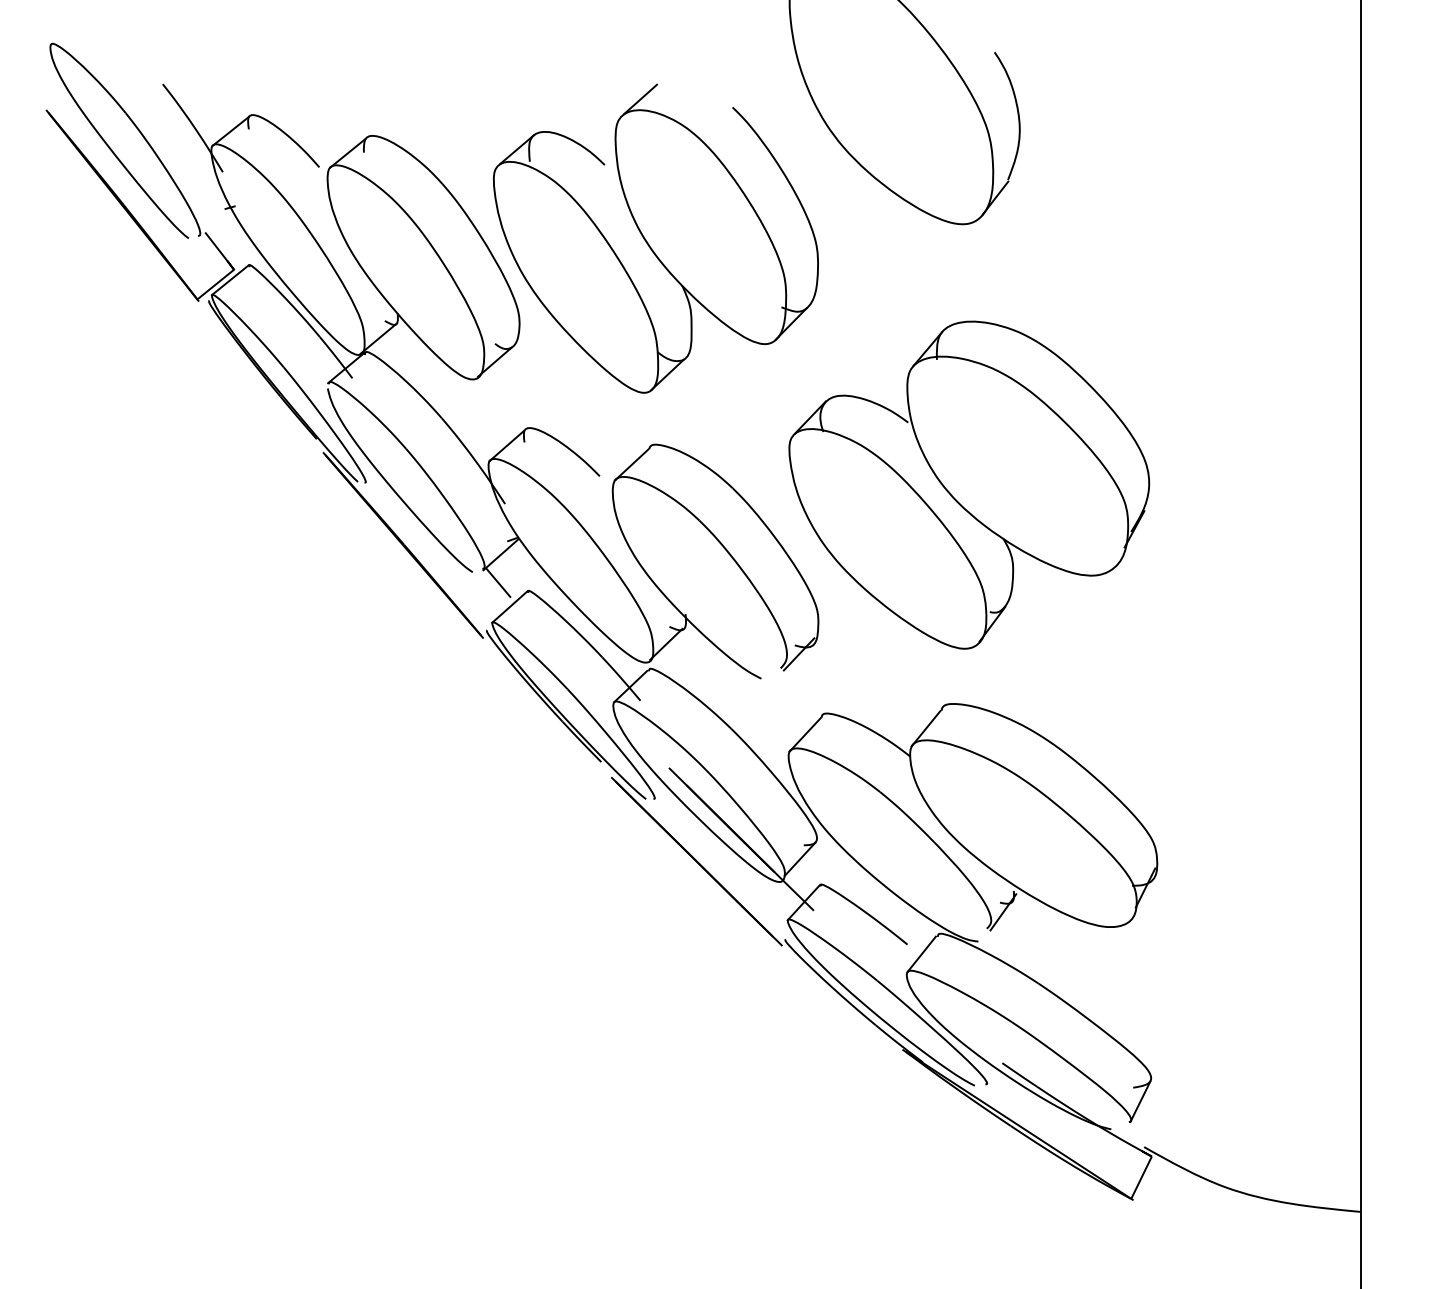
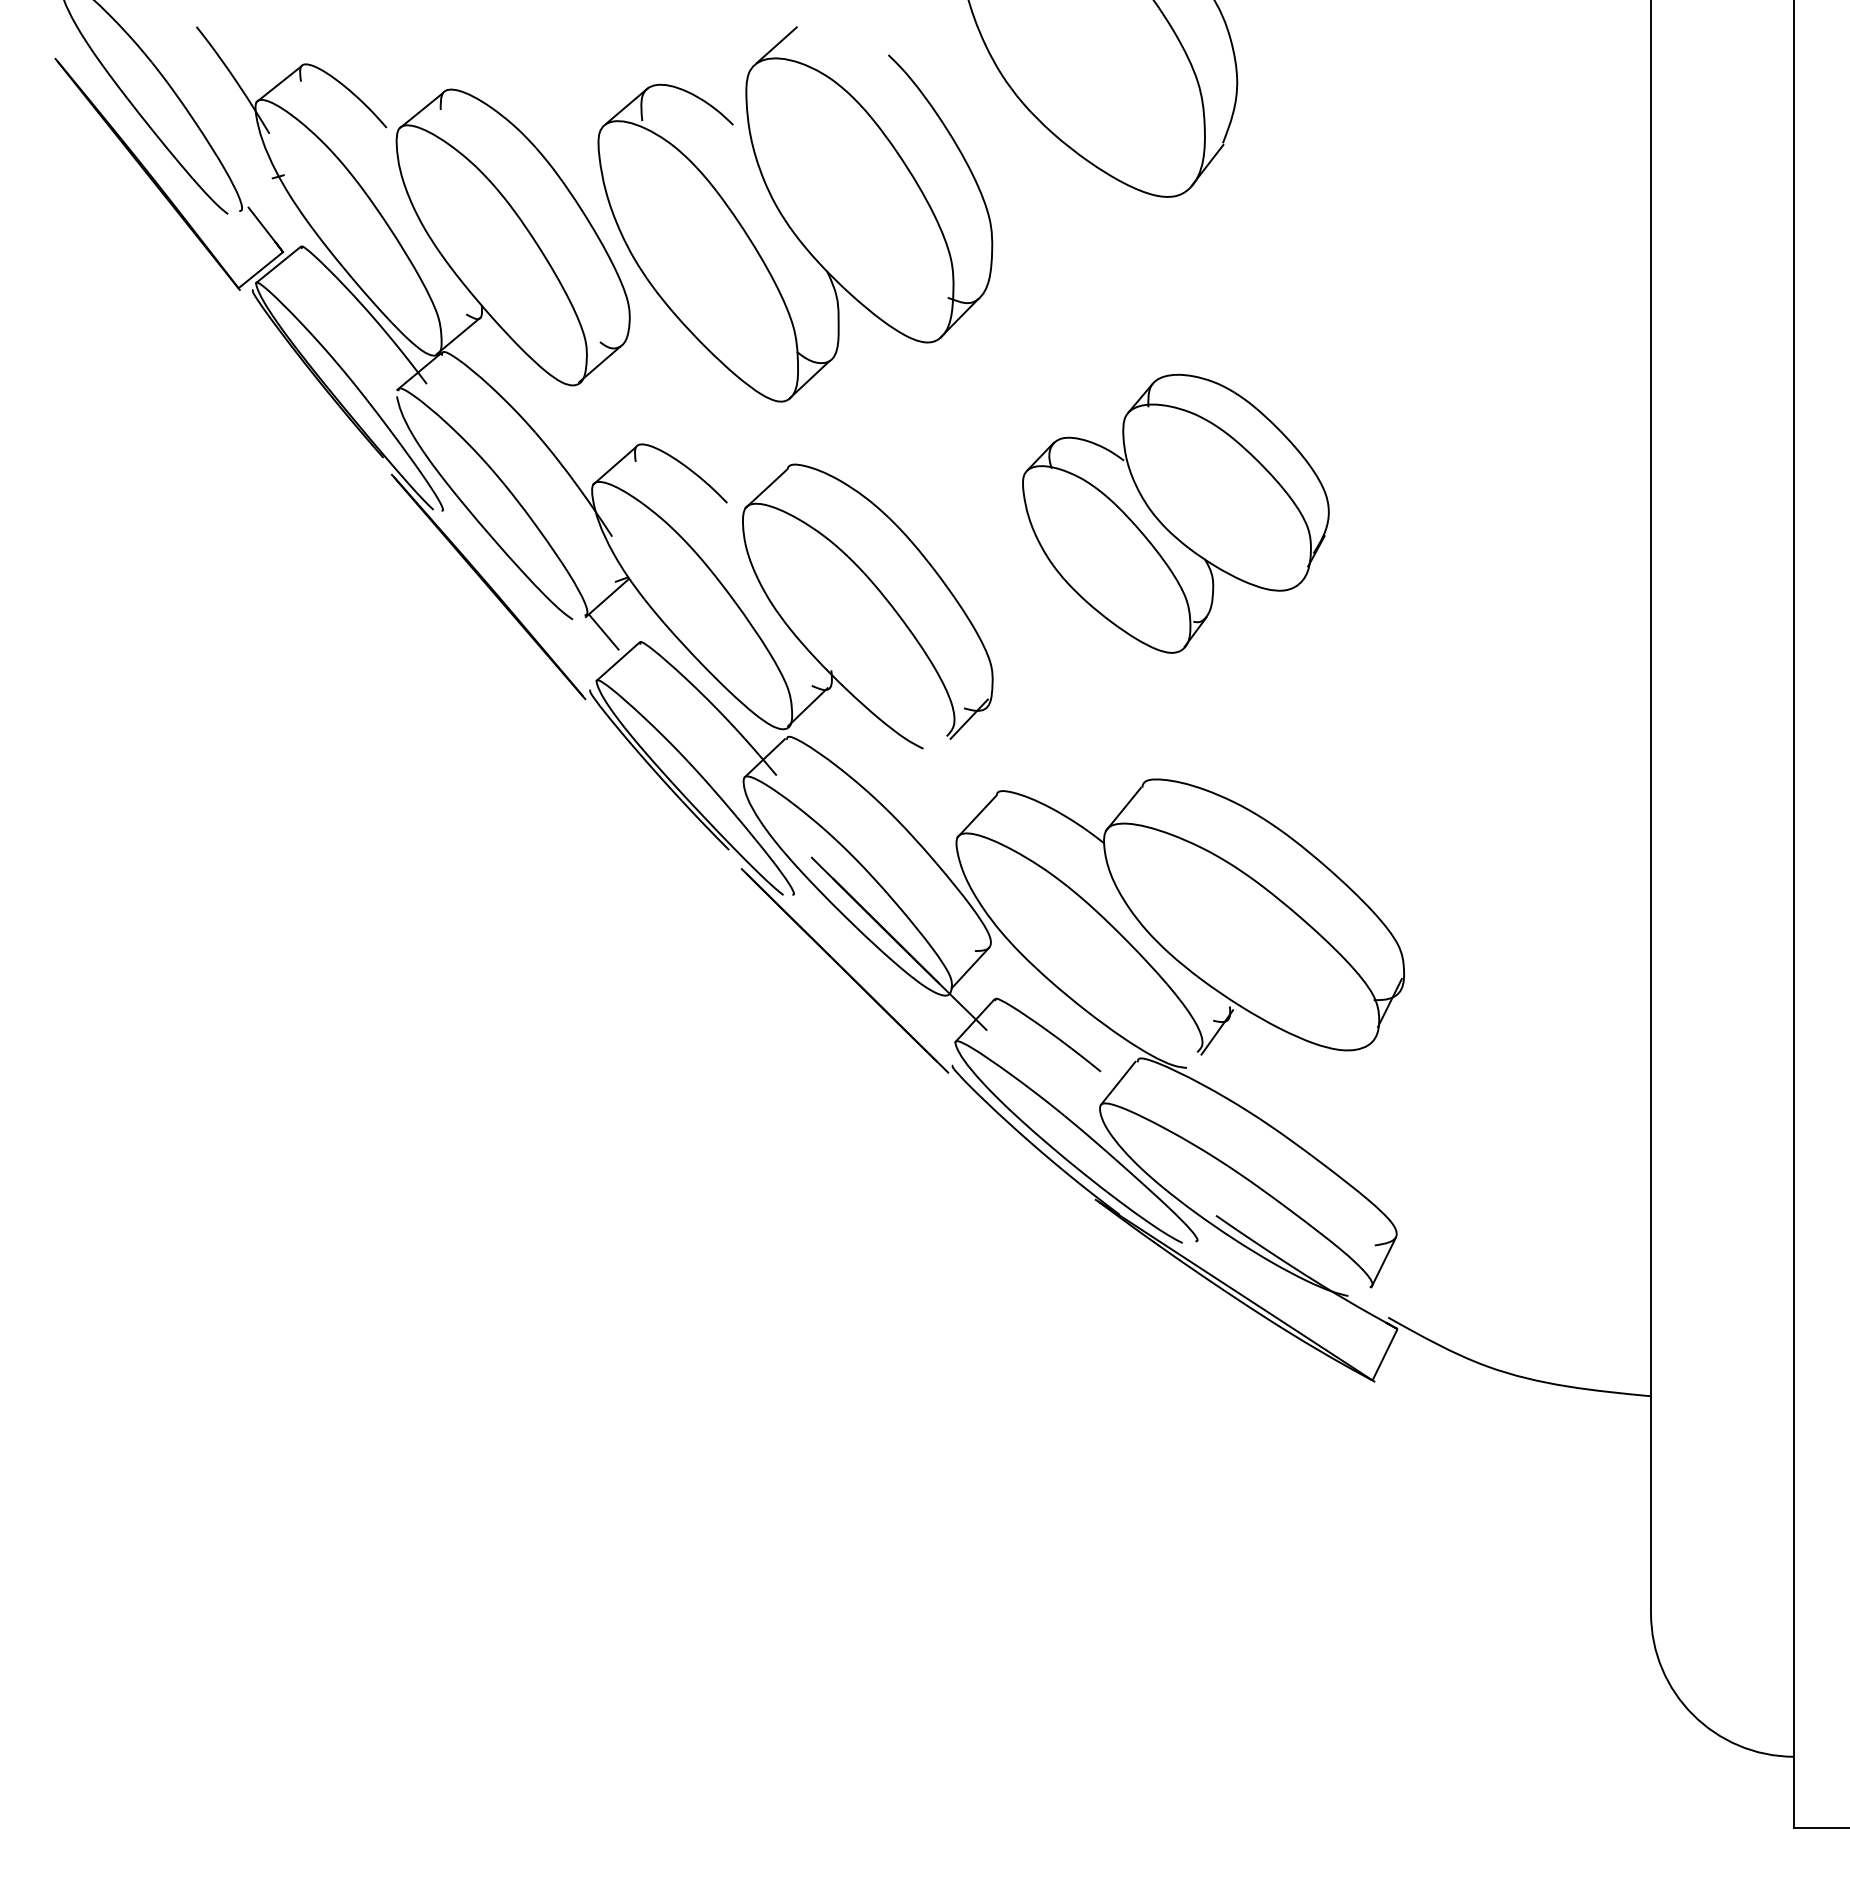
part: (968, 484) -> (1175, 513), size x0.7

